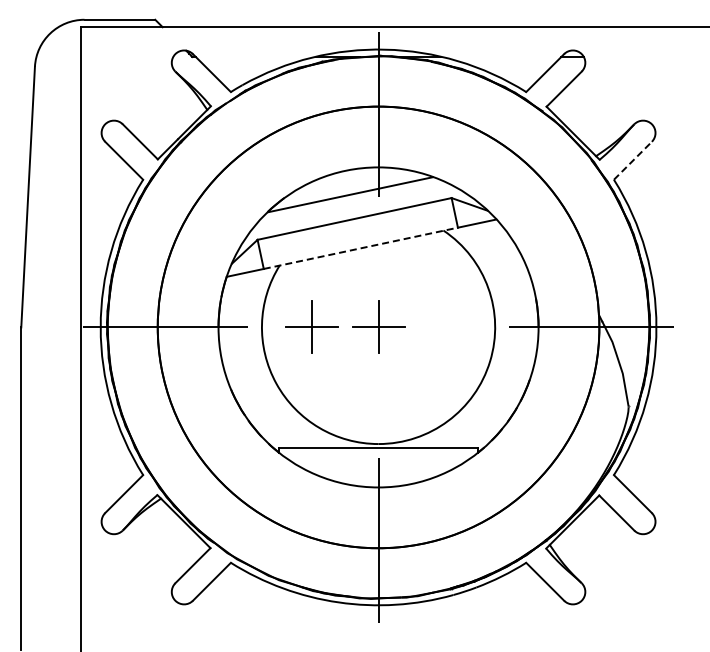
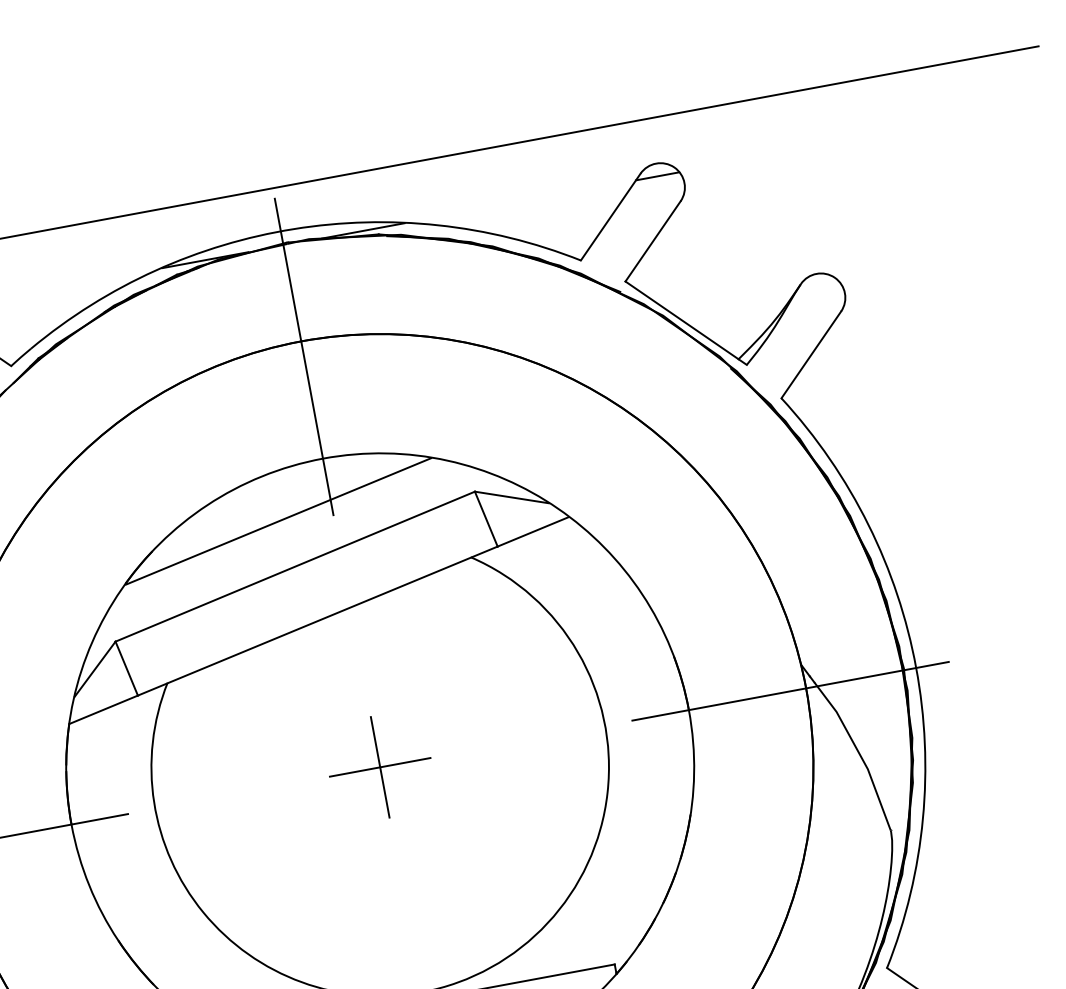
line: (632, 160) -> (810, 354), dashed -> solid
line: (361, 248) -> (319, 621), dashed -> solid
part: (311, 326) -> (250, 789), removed

